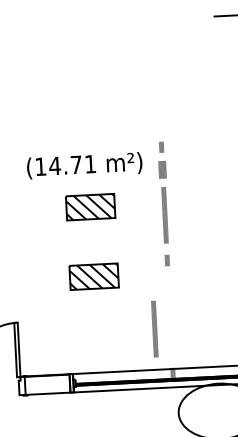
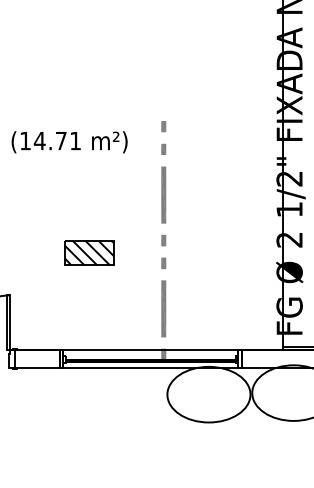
text: (84, 165) -> (69, 142), moved
part: (162, 170) -> (163, 149), size x0.62
part: (90, 206) -> (89, 182), removed
part: (168, 282) -> (163, 262), added
part: (154, 328) -> (163, 308), moved

